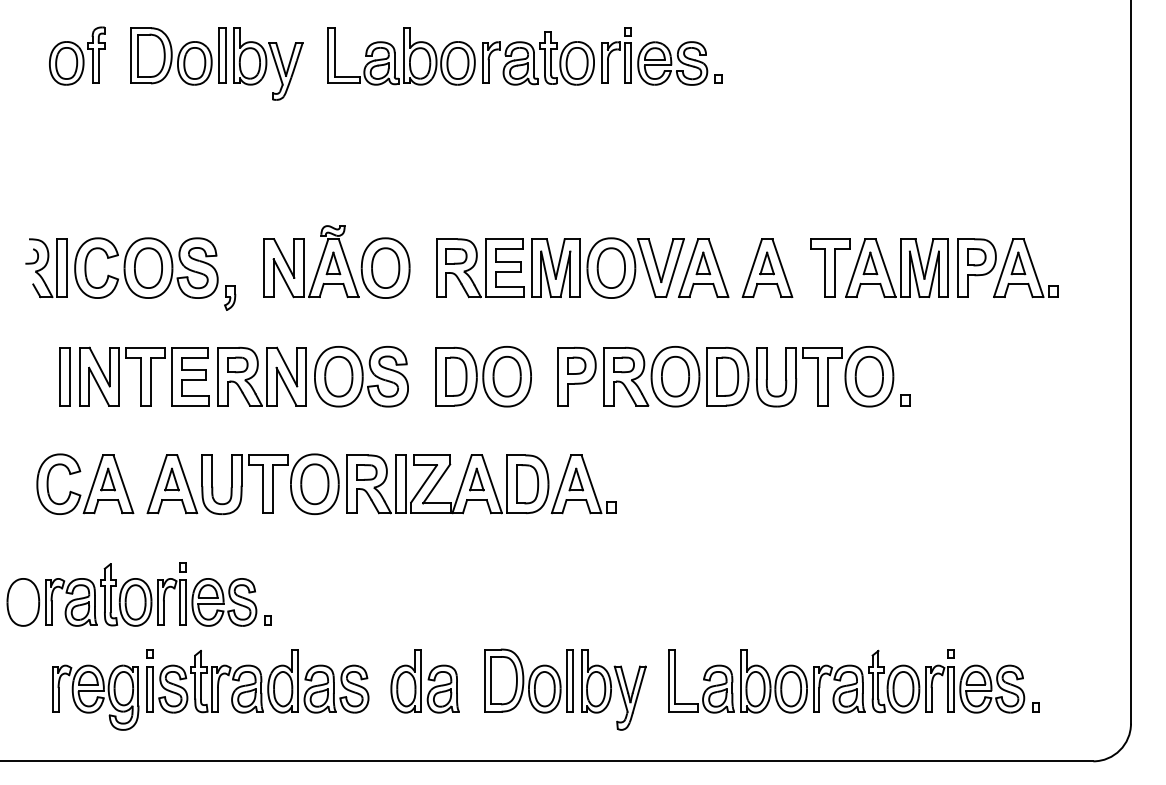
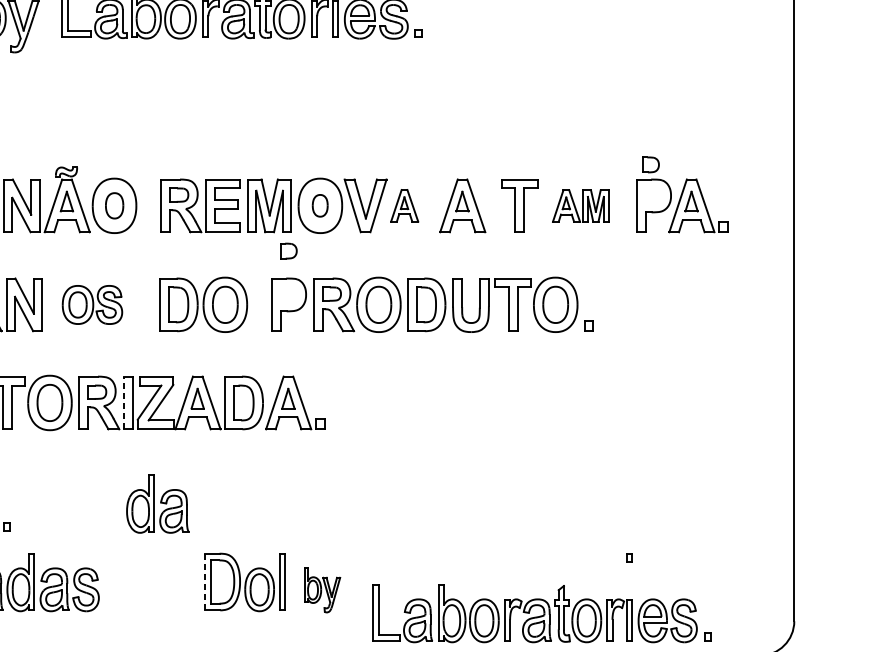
part: (976, 257) -> (650, 165), moved
part: (385, 267) -> (114, 205), size x0.7
part: (610, 267) -> (319, 205), size x0.6
part: (703, 267) -> (404, 205), size x0.6
part: (896, 268) -> (580, 206), size x0.6
part: (576, 365) -> (288, 250), moved
part: (361, 376) -> (92, 304), size x0.7
line: (395, 484) -> (123, 403), solid -> dashed
line: (484, 680) -> (204, 581), solid -> dashed
part: (424, 681) -> (157, 504), moved
part: (853, 681) -> (541, 613), moved
part: (613, 689) -> (322, 590), size x0.6

